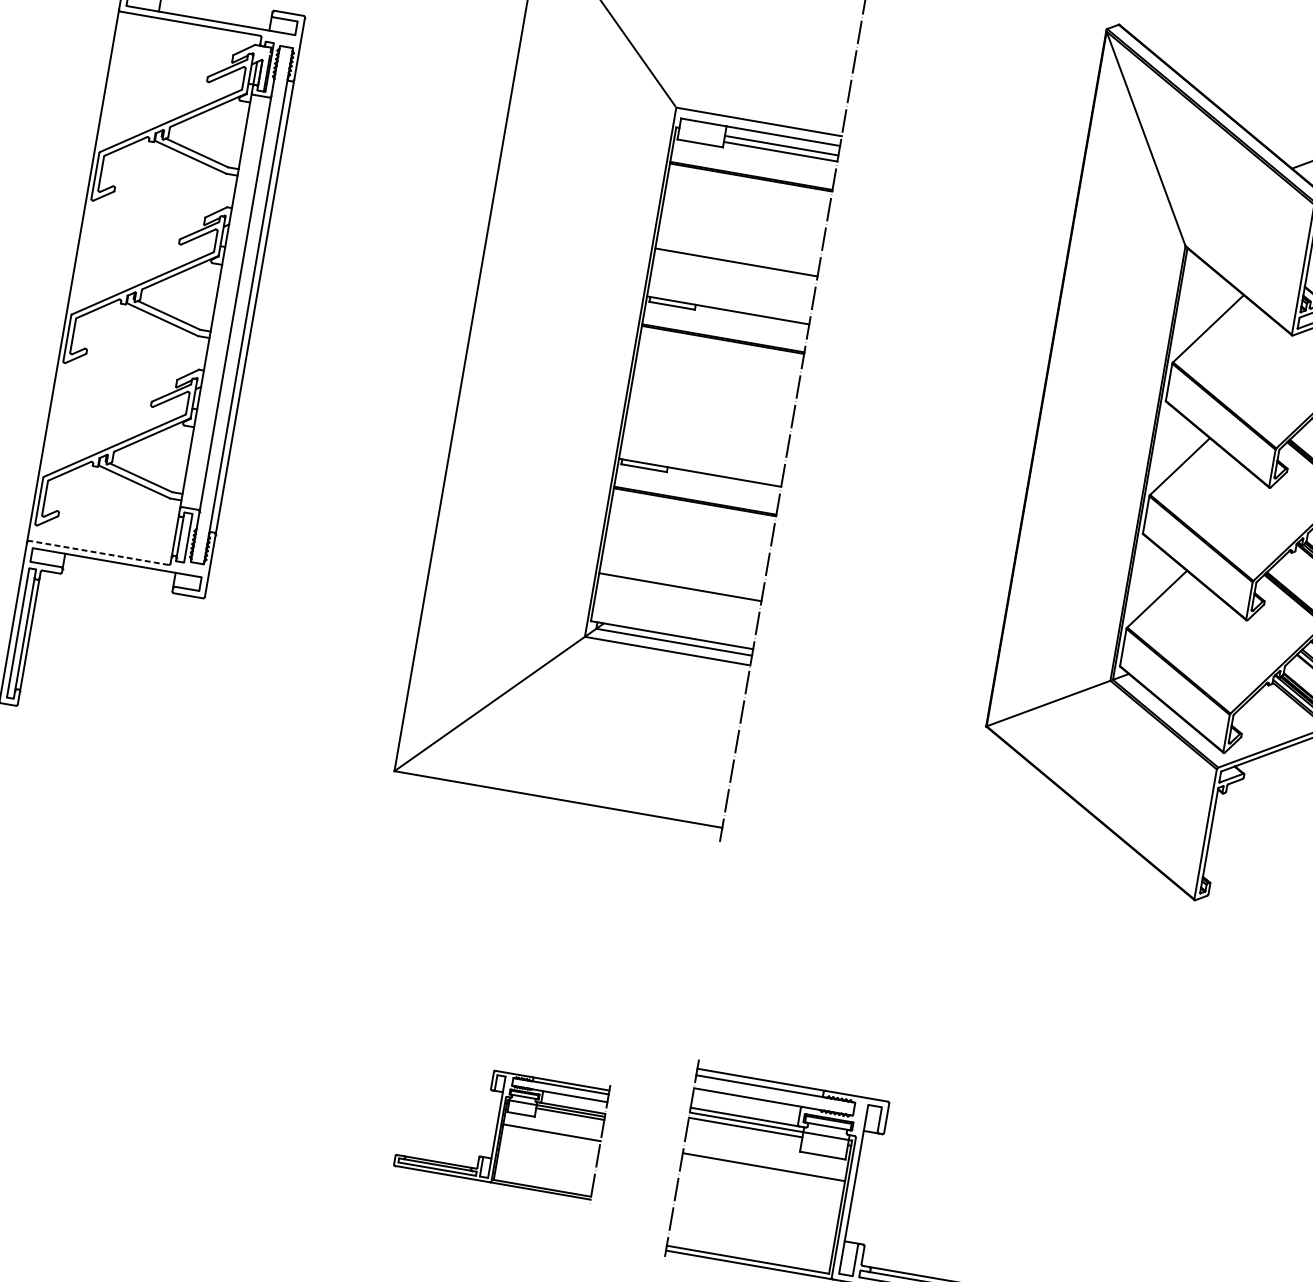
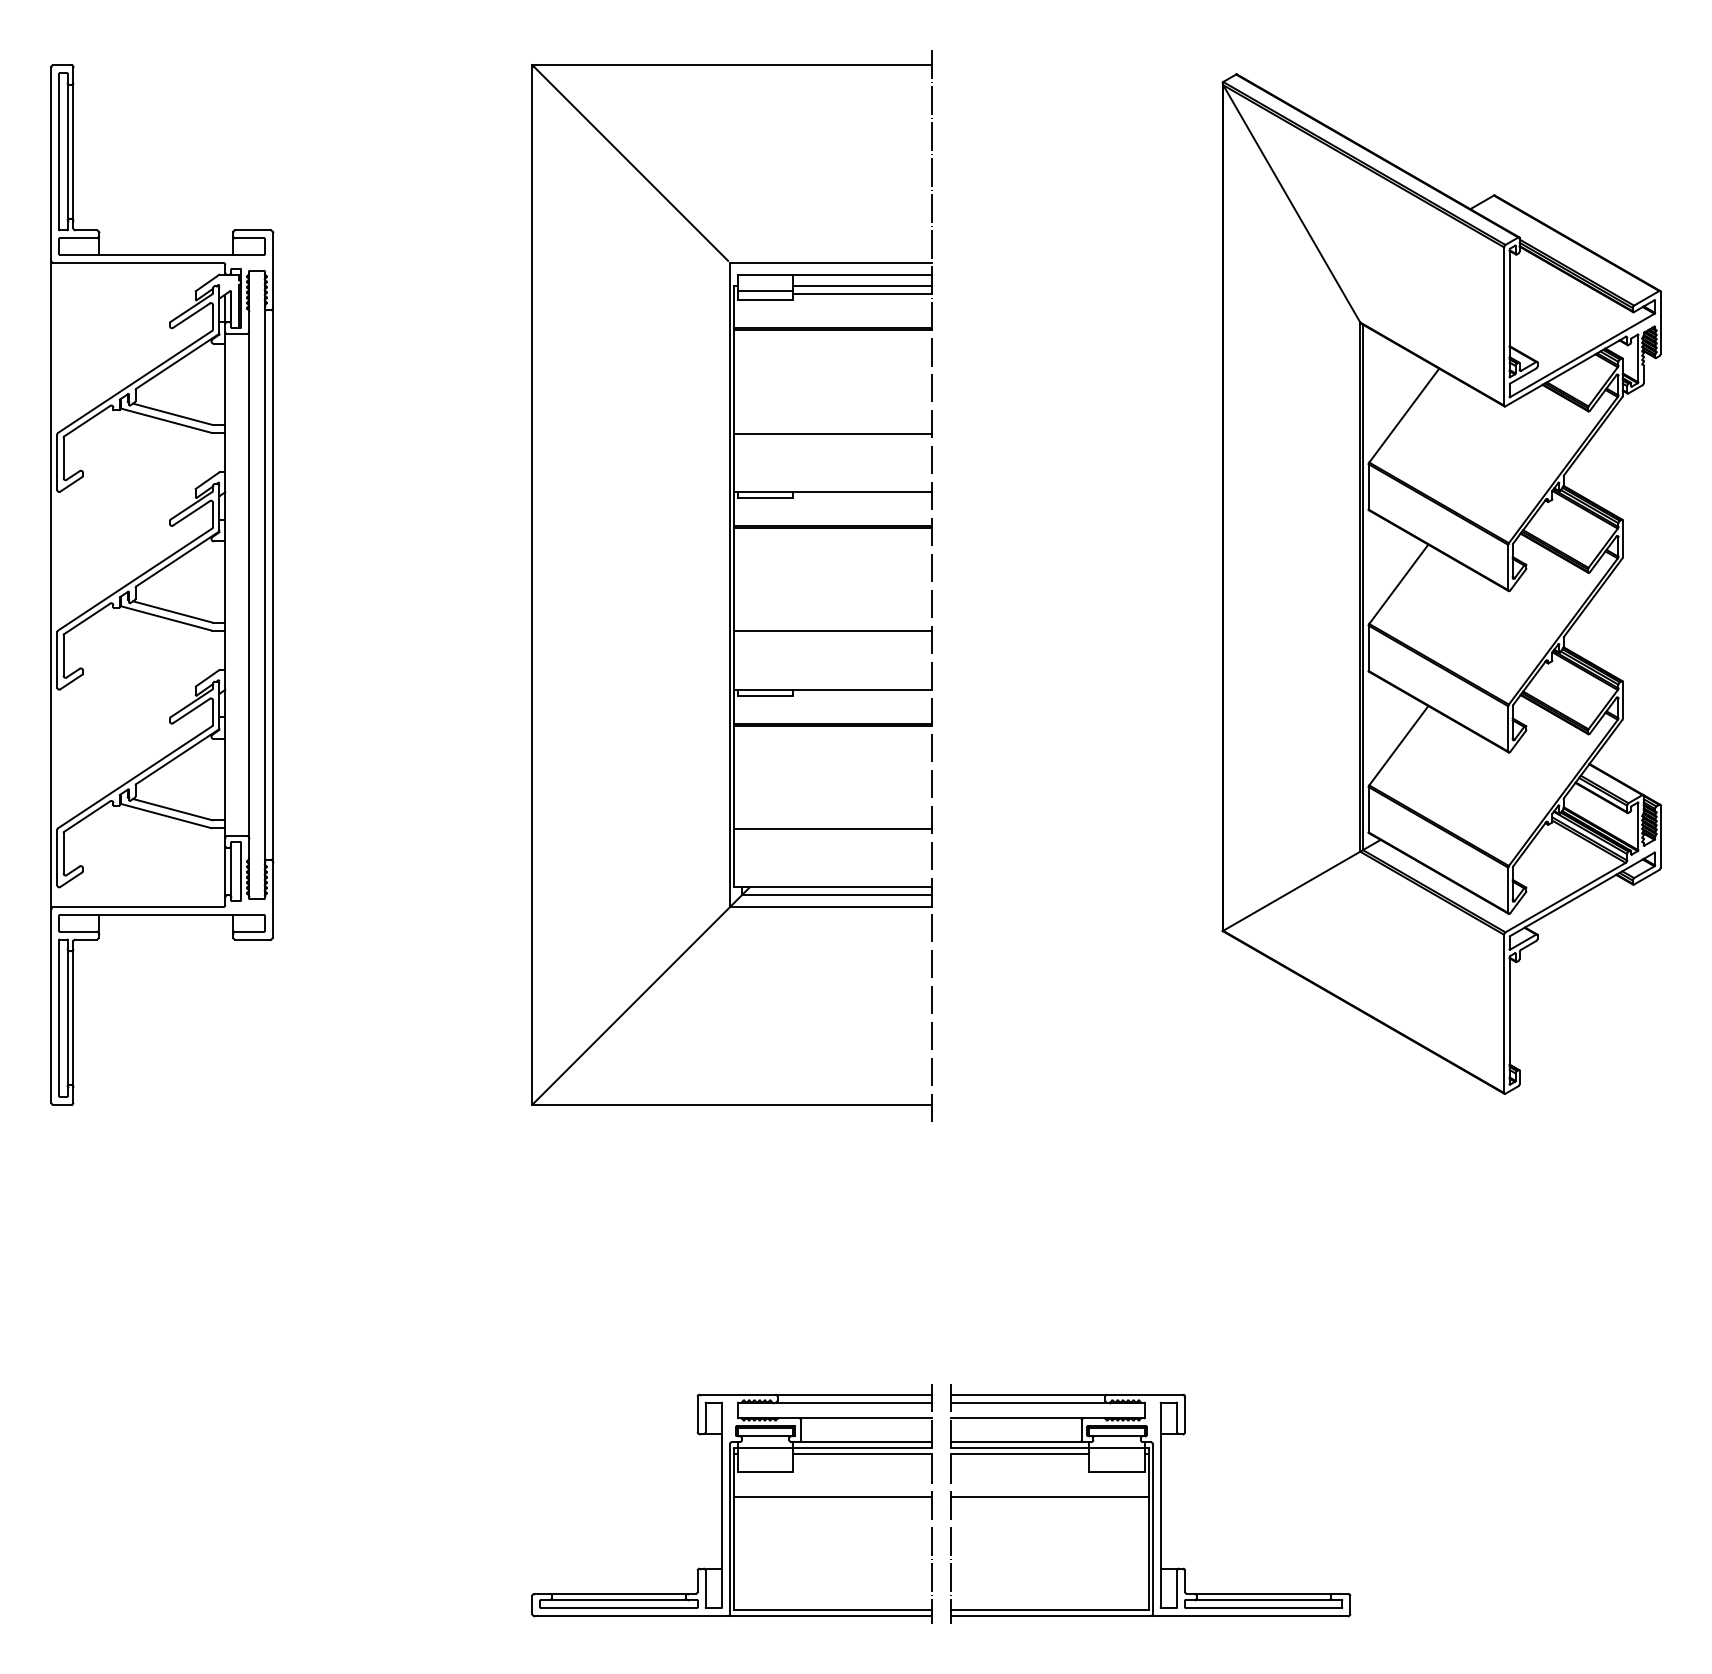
line: (701, 136) -> (765, 291), added
line: (708, 425) -> (832, 631), added
line: (98, 553) -> (137, 907), dashed -> solid
part: (501, 1126) -> (731, 1503), size x1.67

